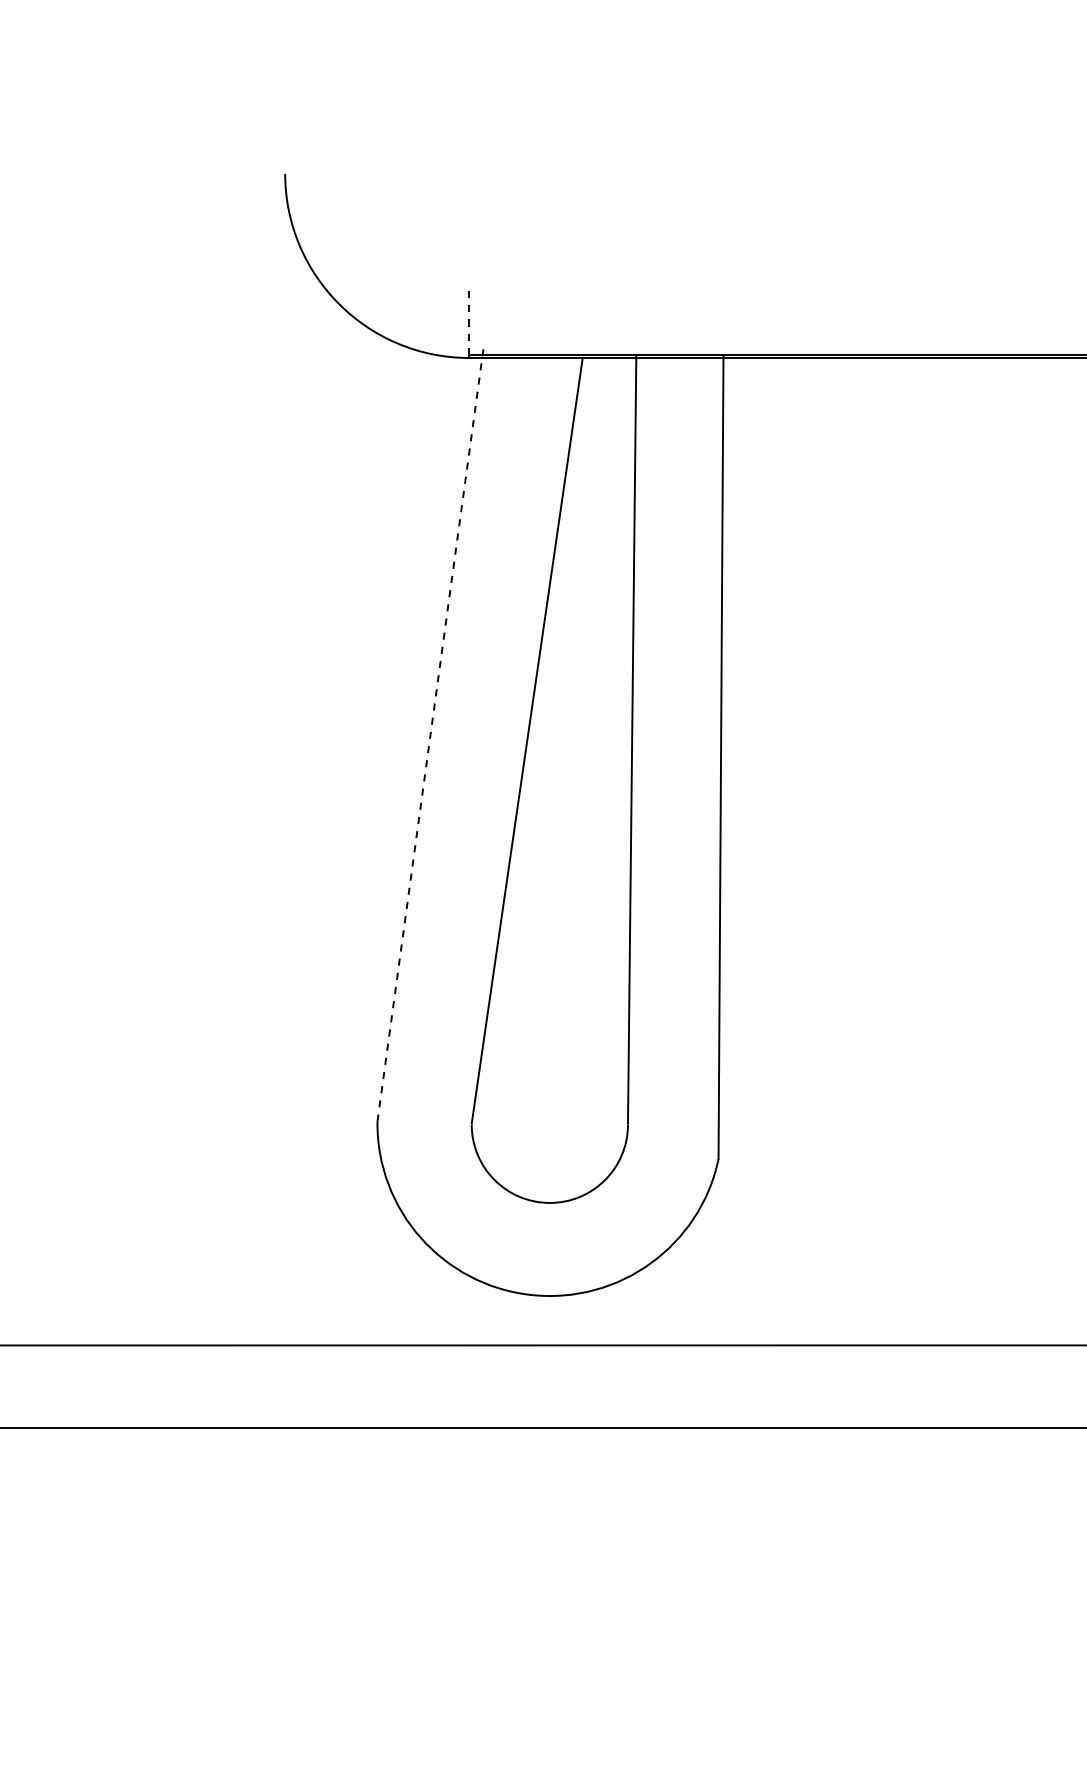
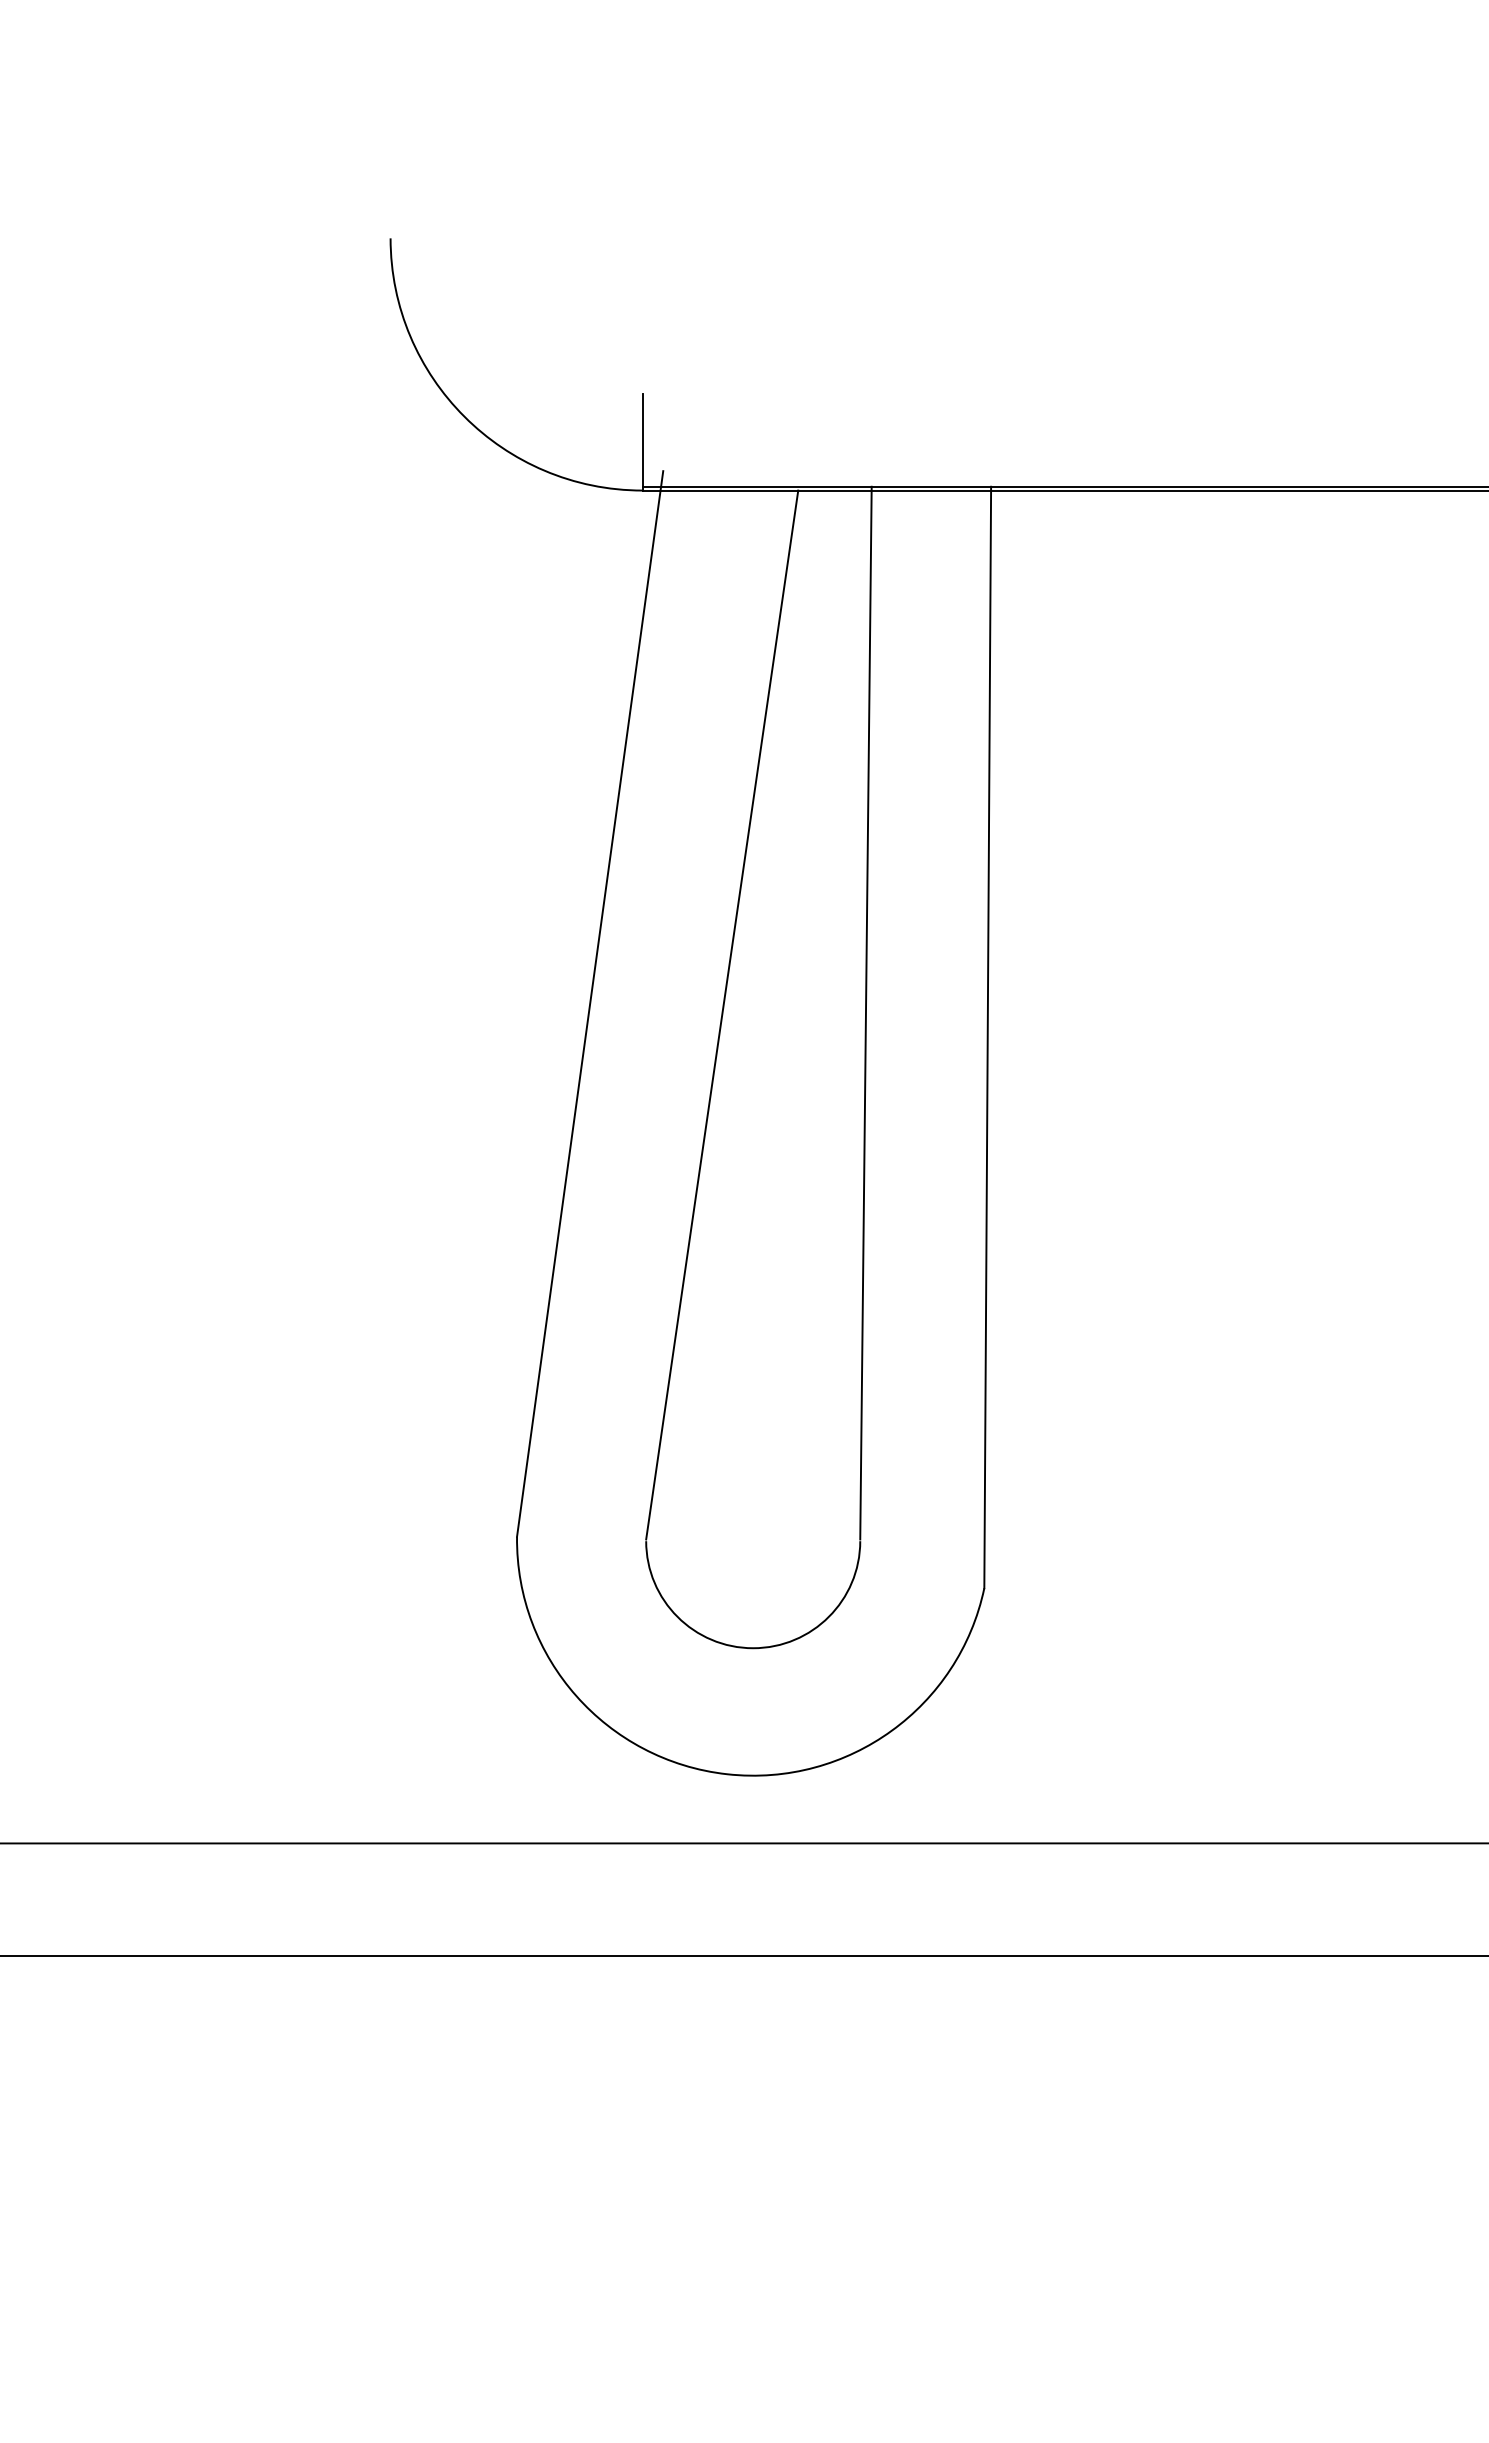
line: (469, 321) -> (642, 440), dashed -> solid
line: (431, 732) -> (590, 1003), dashed -> solid

